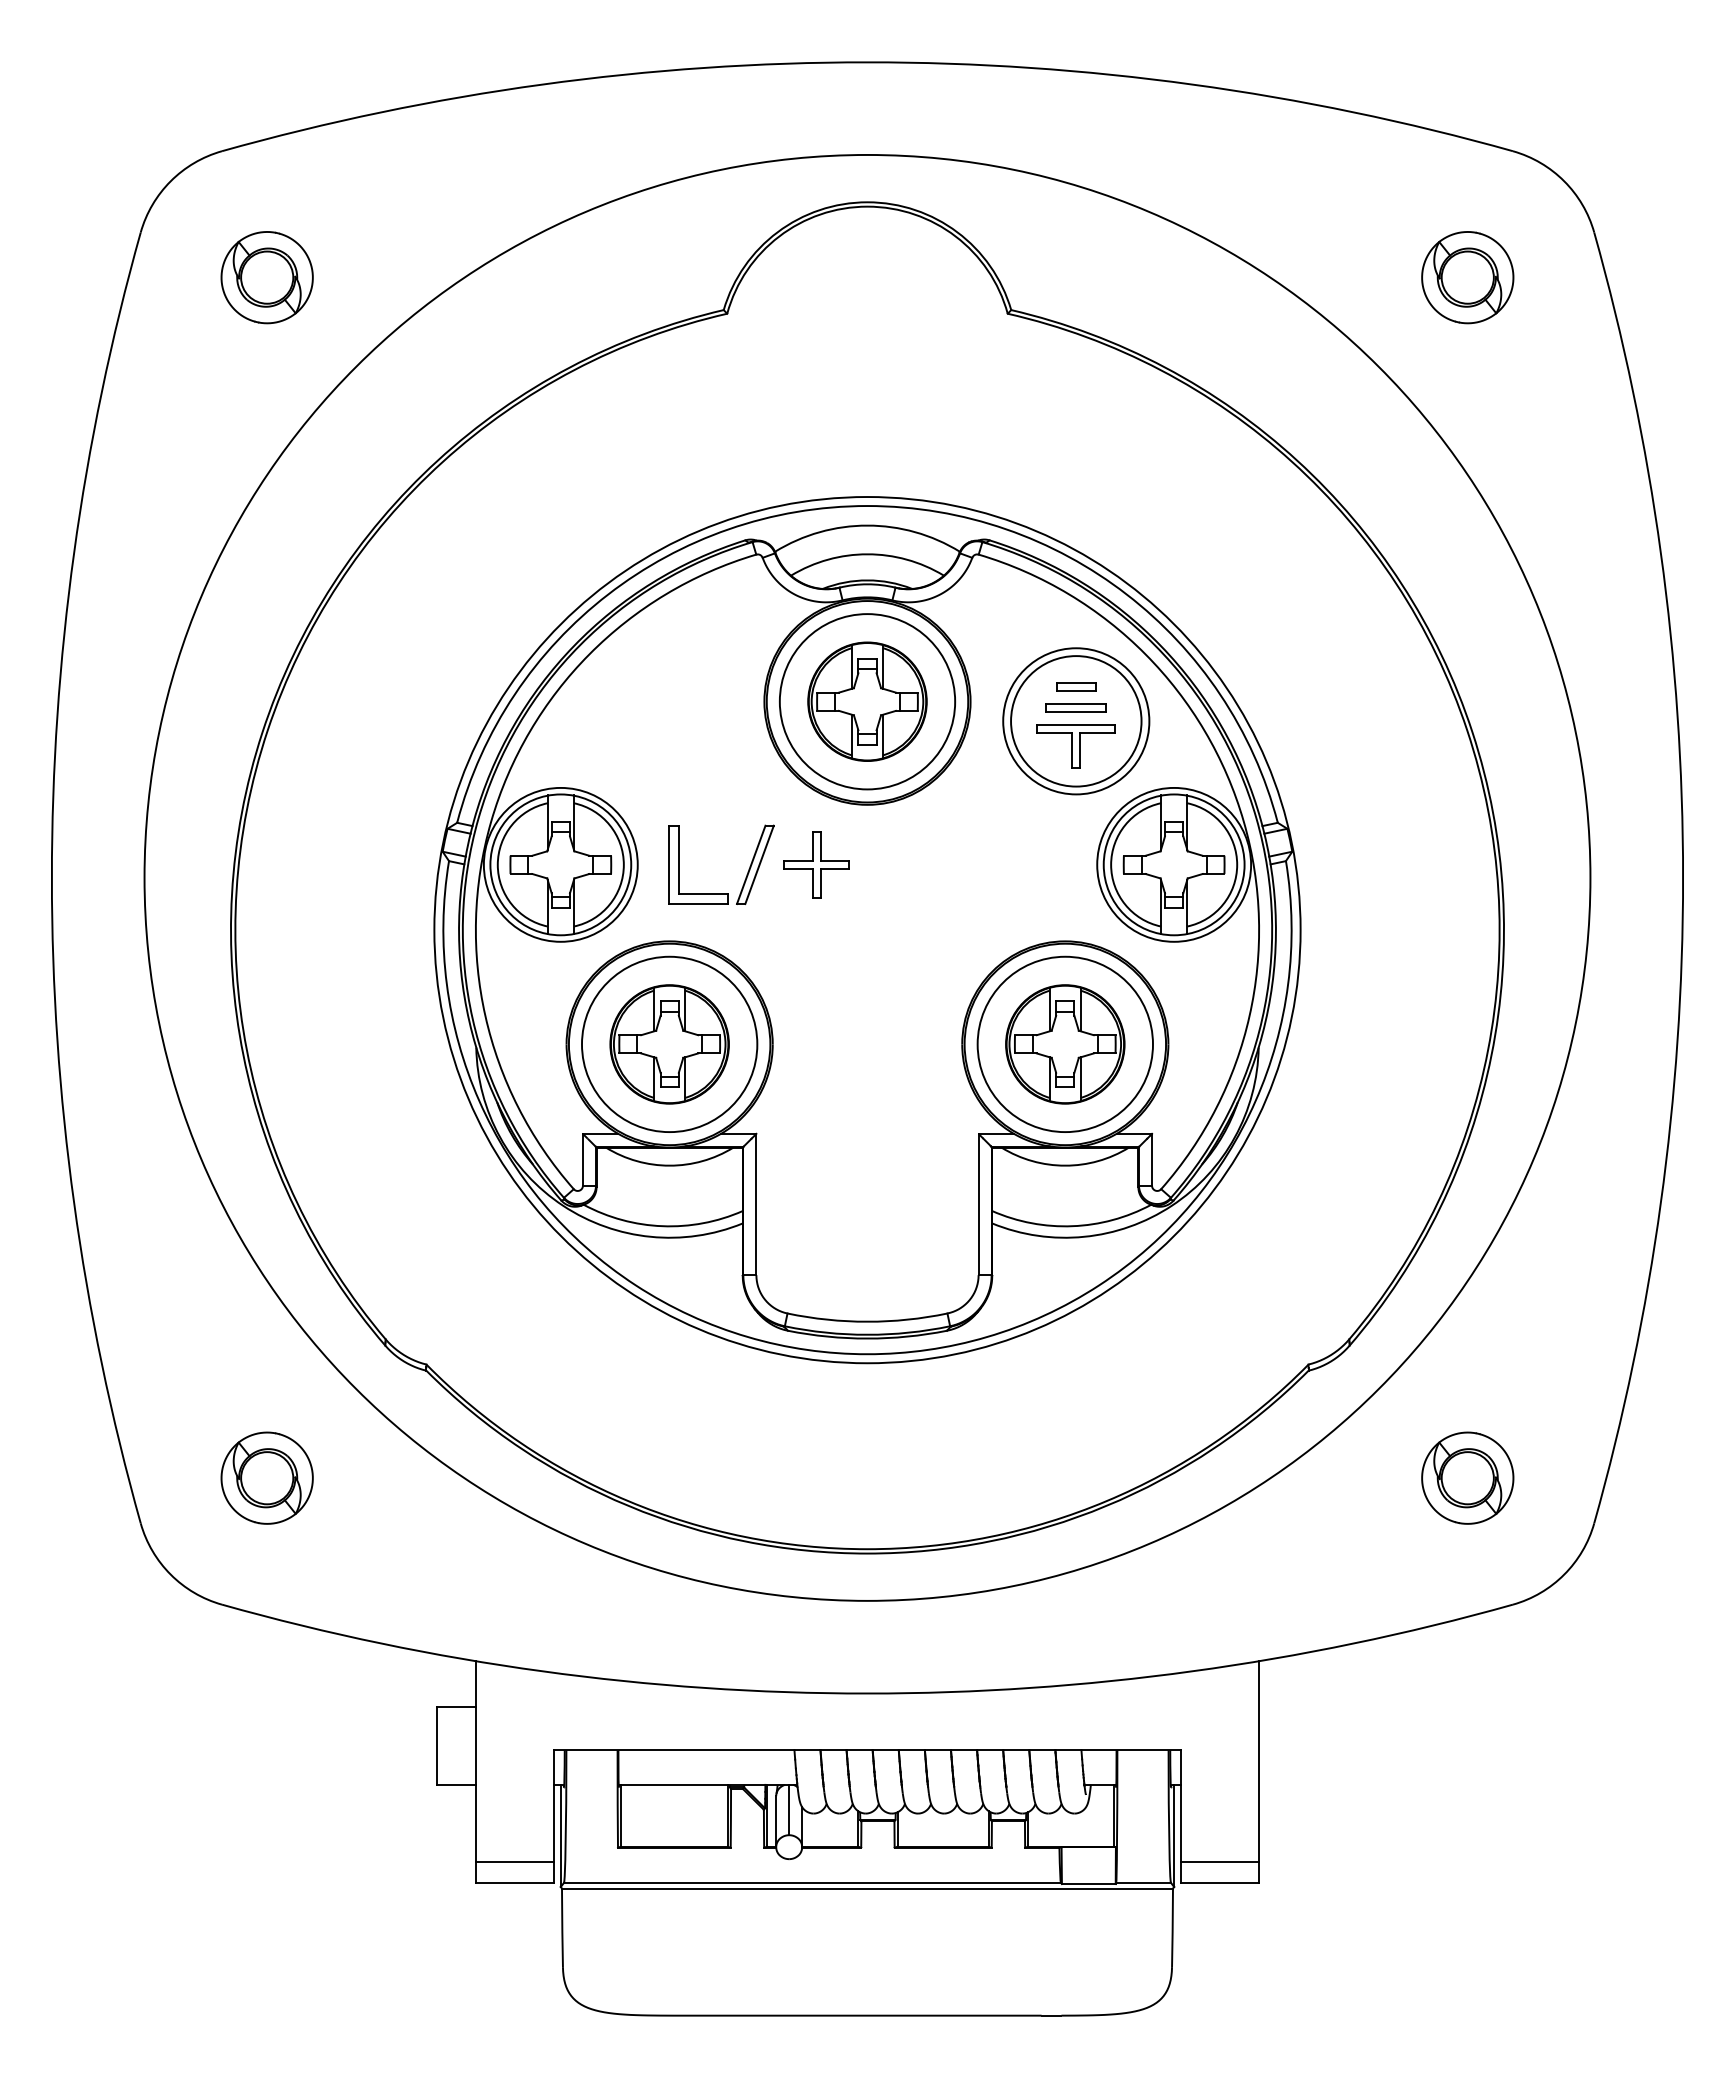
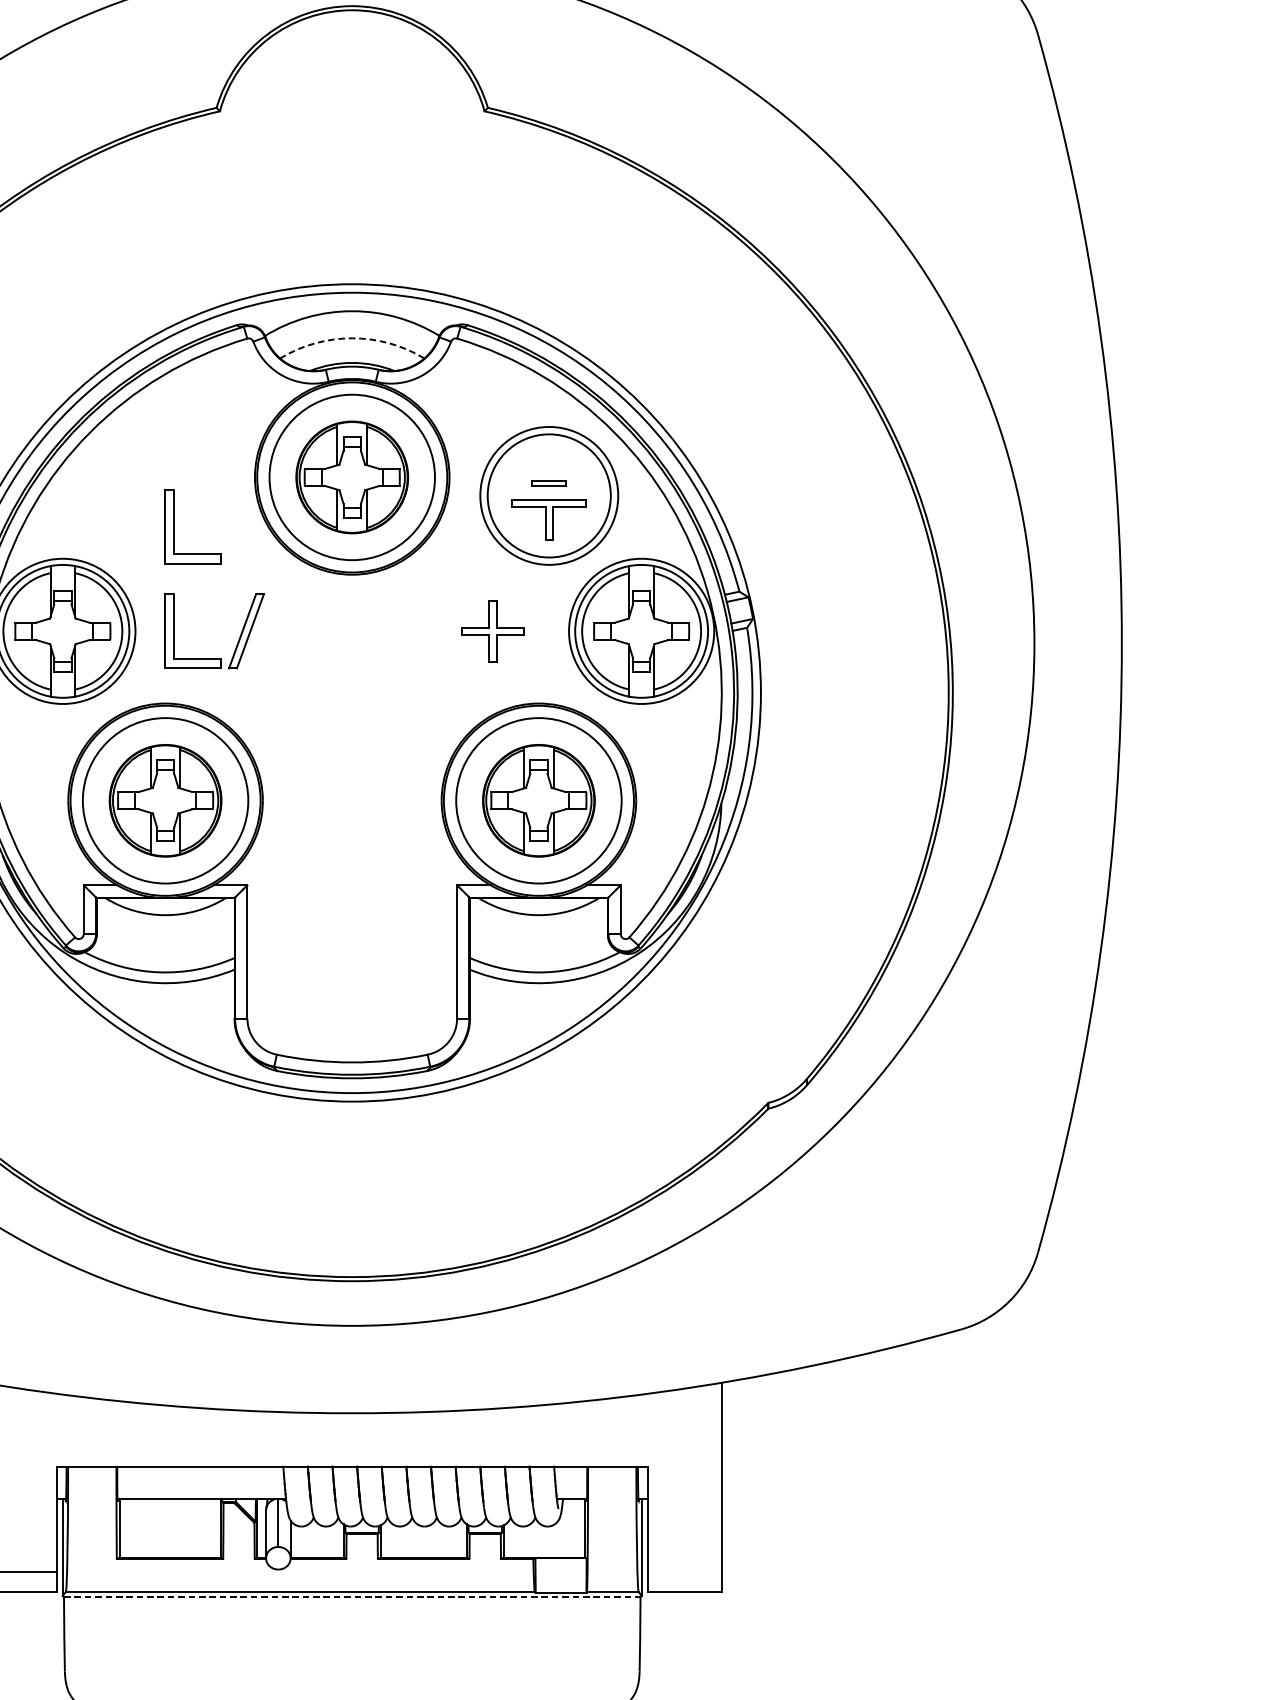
part: (1467, 277) -> (918, 77), removed
arc: (867, 554) -> (352, 338), solid -> dashed
part: (1076, 686) -> (549, 463), removed
part: (1075, 707) -> (548, 482), size x0.6
part: (679, 753) -> (174, 526), added
part: (816, 864) -> (492, 631), moved
part: (1467, 1477) -> (918, 1209), removed
line: (1219, 1861) -> (684, 1571), removed
line: (867, 1888) -> (352, 1597), solid -> dashed

